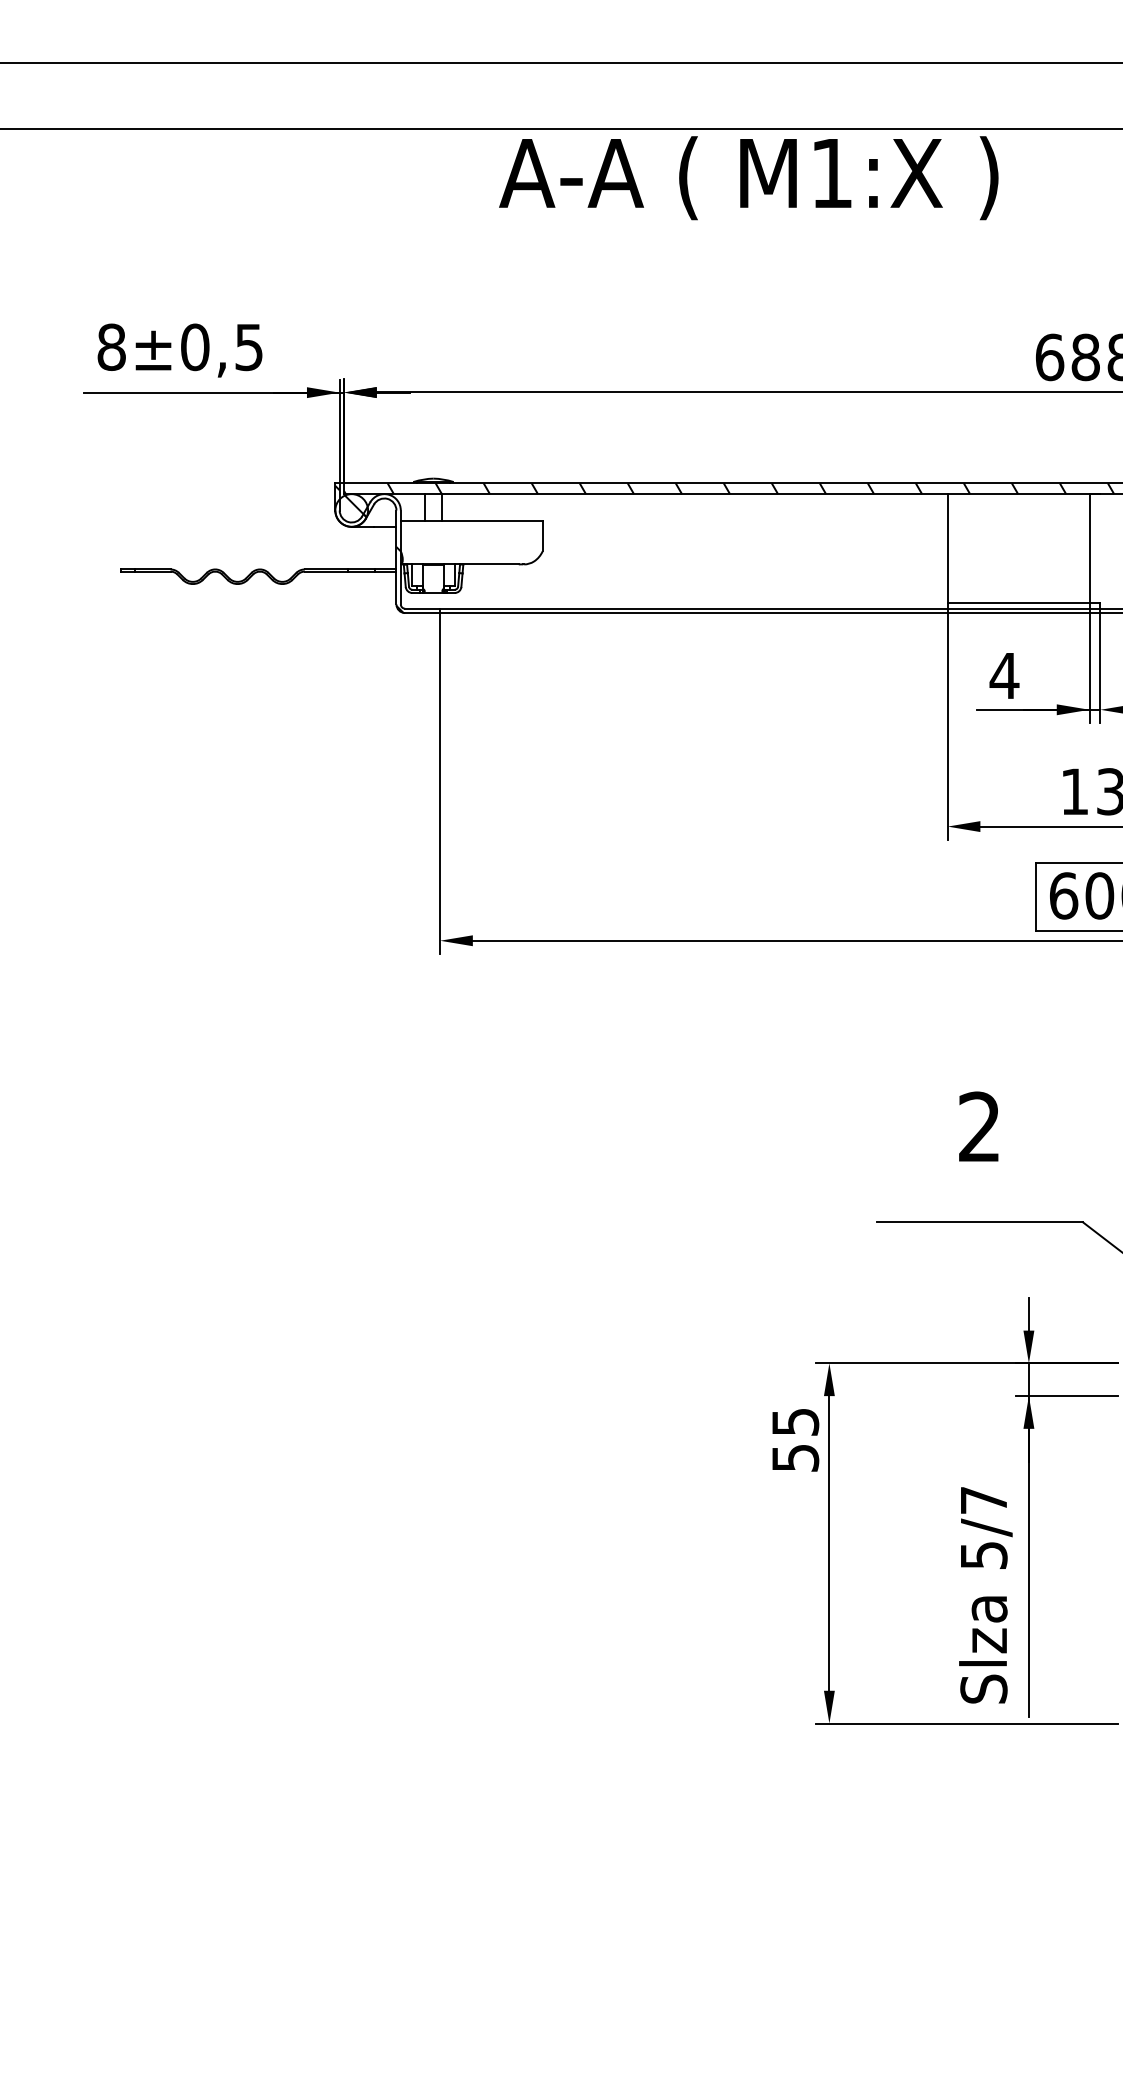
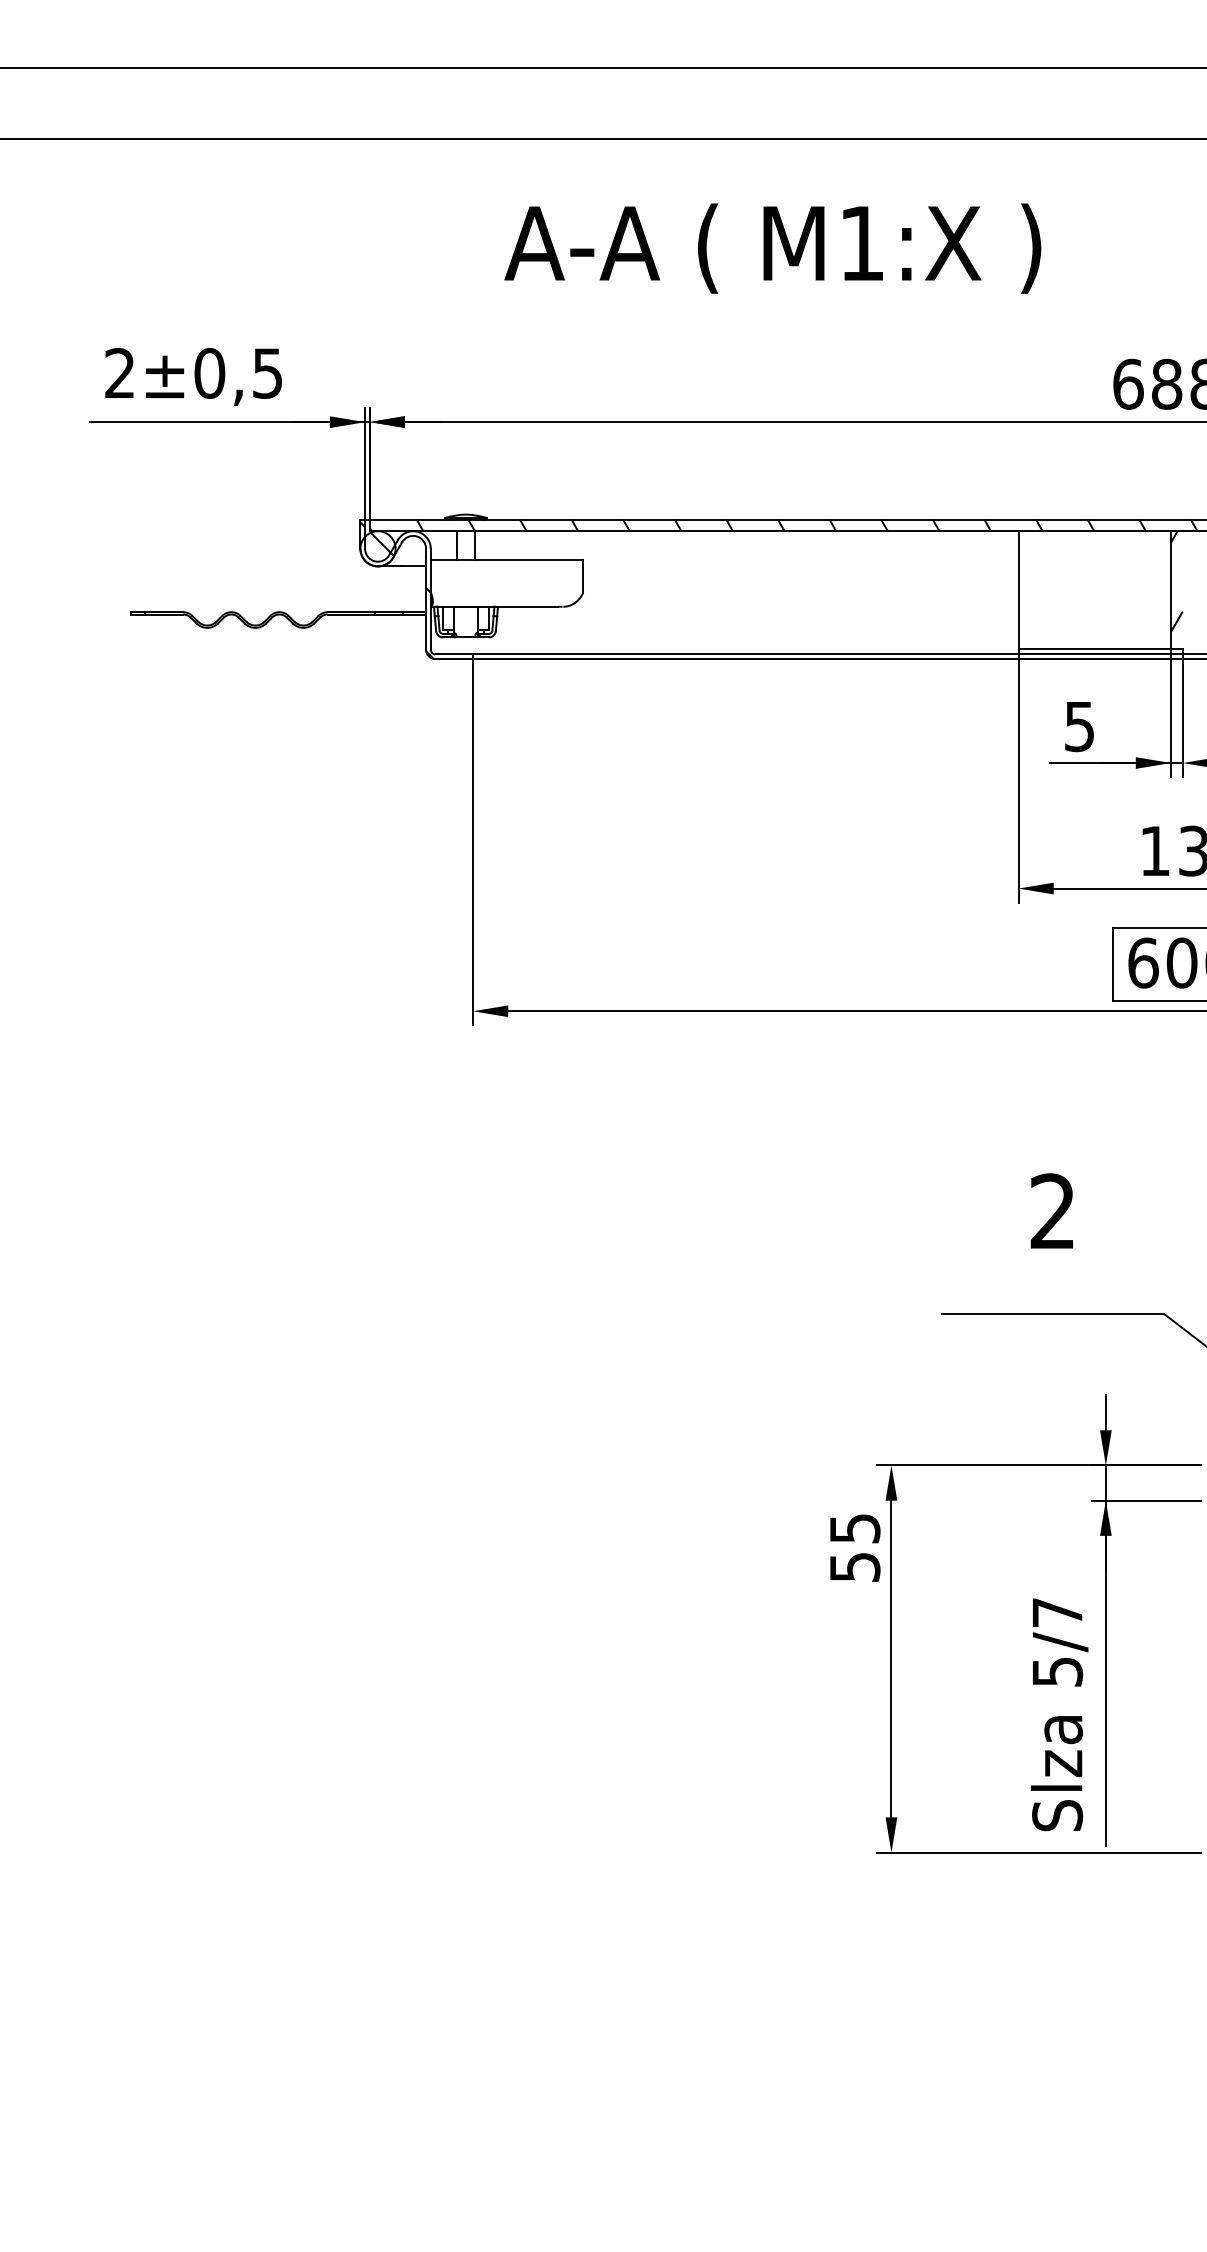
text: (748, 178) -> (772, 248), moved
text: (112, 347) -> (120, 373), 8 -> 2
hatch: (1094, 540) -> (1176, 581), added
text: (1004, 676) -> (1079, 727), 4 -> 5

